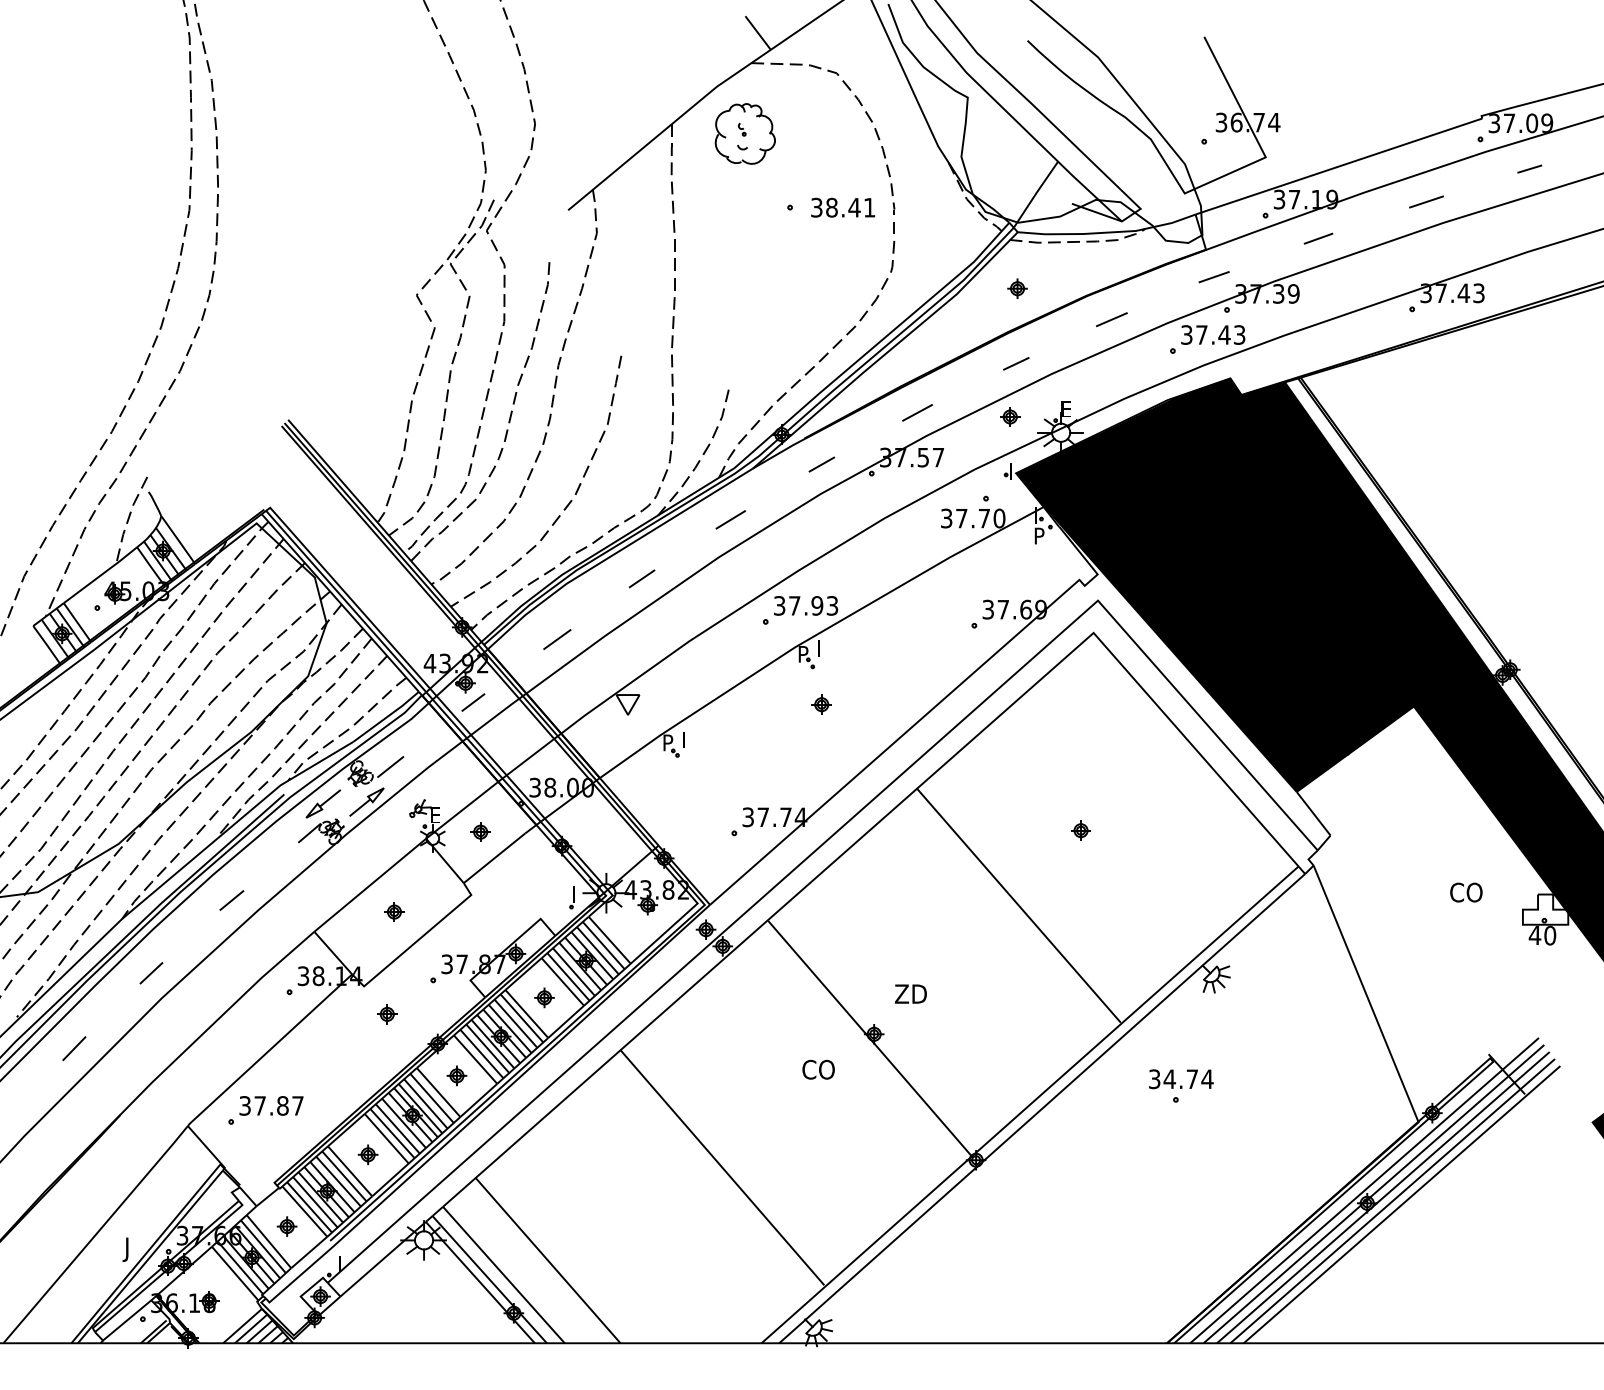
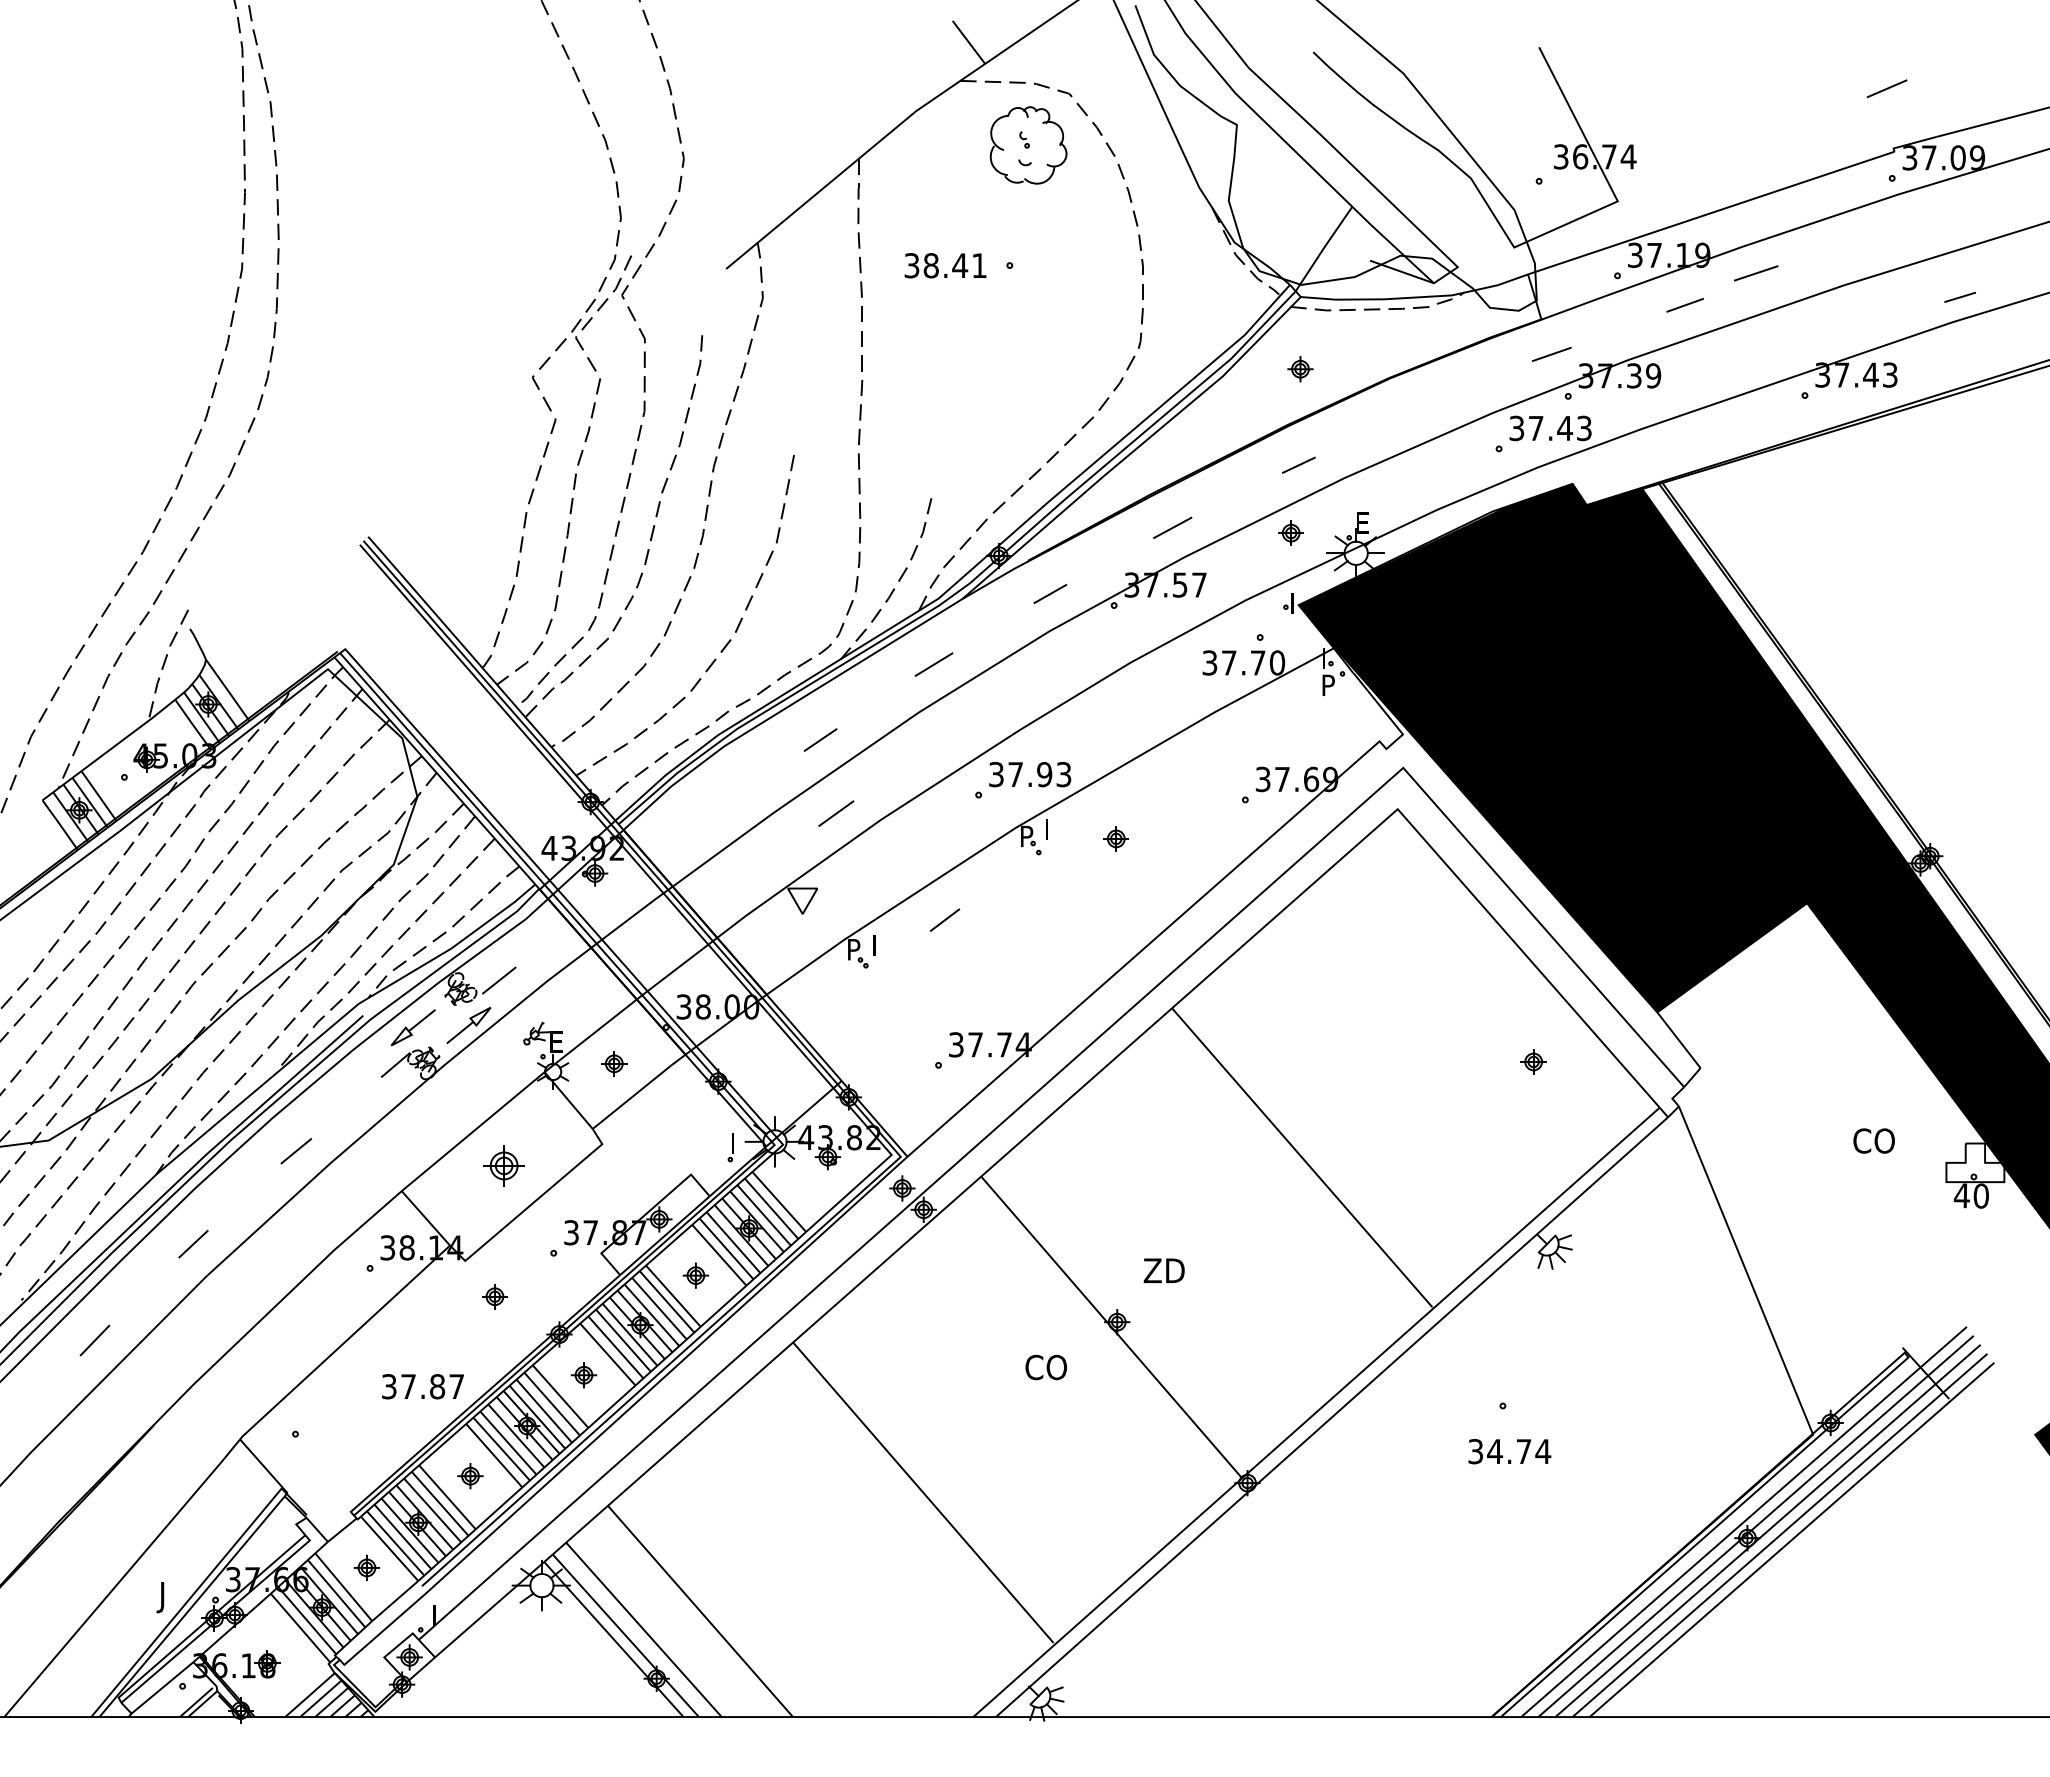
part: (745, 134) -> (1028, 145), moved
line: (1529, 168) -> (1959, 296), moved
line: (1426, 202) -> (1756, 273), moved
text: (843, 207) -> (945, 265), moved
line: (1111, 319) -> (1886, 88), moved
line: (557, 639) -> (836, 813), moved
line: (473, 702) -> (944, 919), moved
part: (821, 704) -> (1115, 838), moved
part: (1080, 830) -> (1533, 1061), moved
part: (393, 911) -> (503, 1165), size x1.6
text: (1181, 1079) -> (1509, 1451), moved
text: (271, 1105) -> (422, 1386), moved

